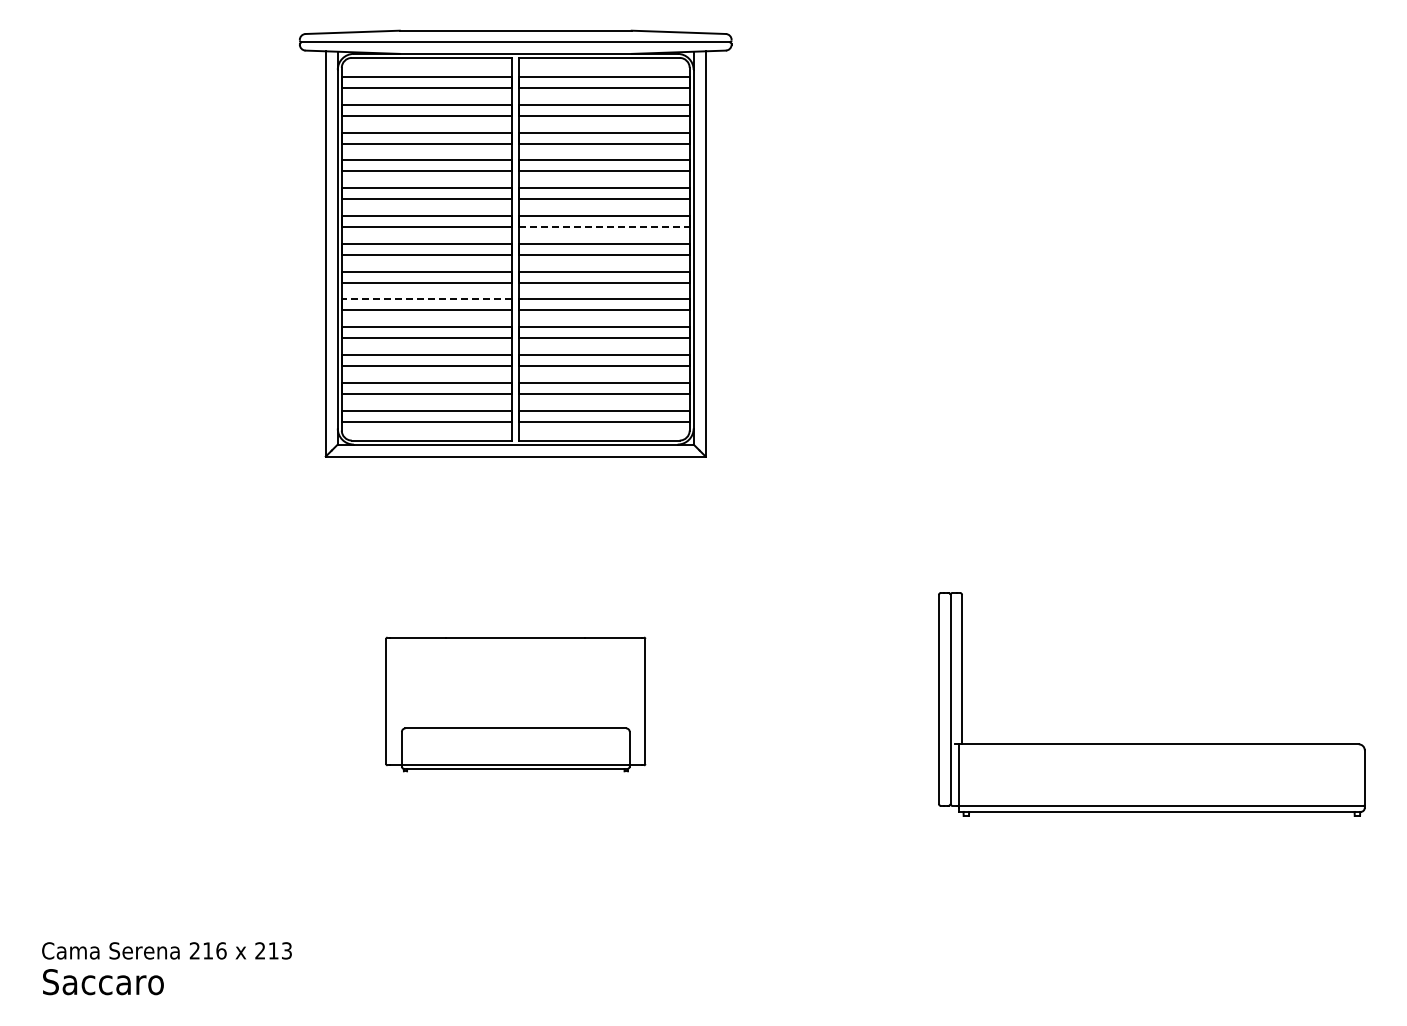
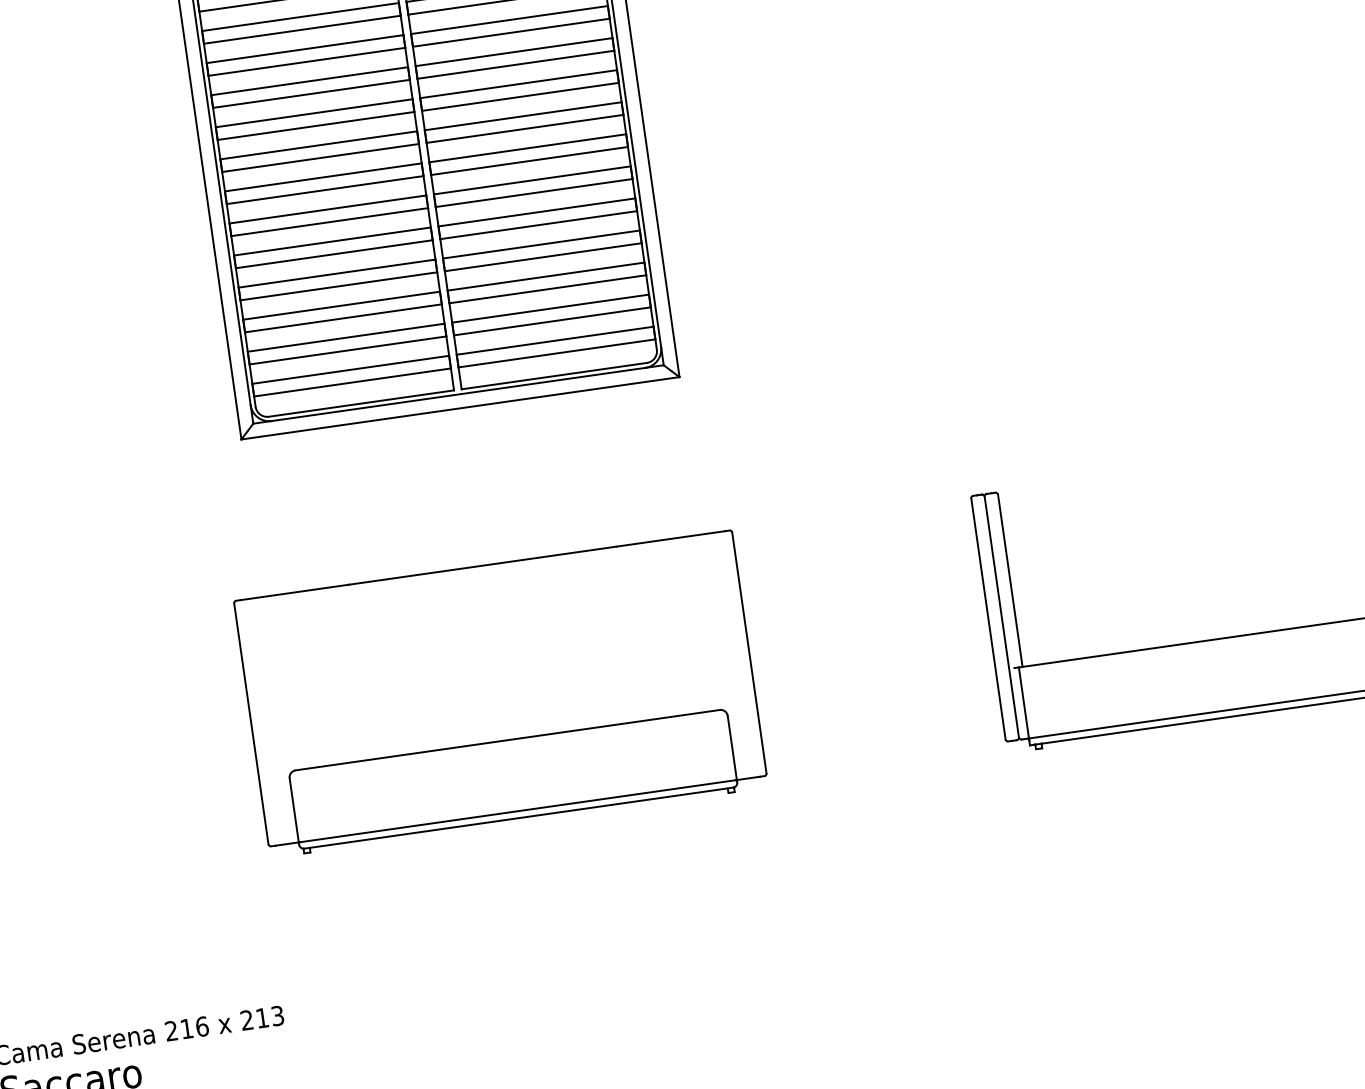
line: (604, 226) -> (525, 128), dashed -> solid
line: (426, 299) -> (331, 241), dashed -> solid
part: (515, 704) -> (500, 694), size x1.67

